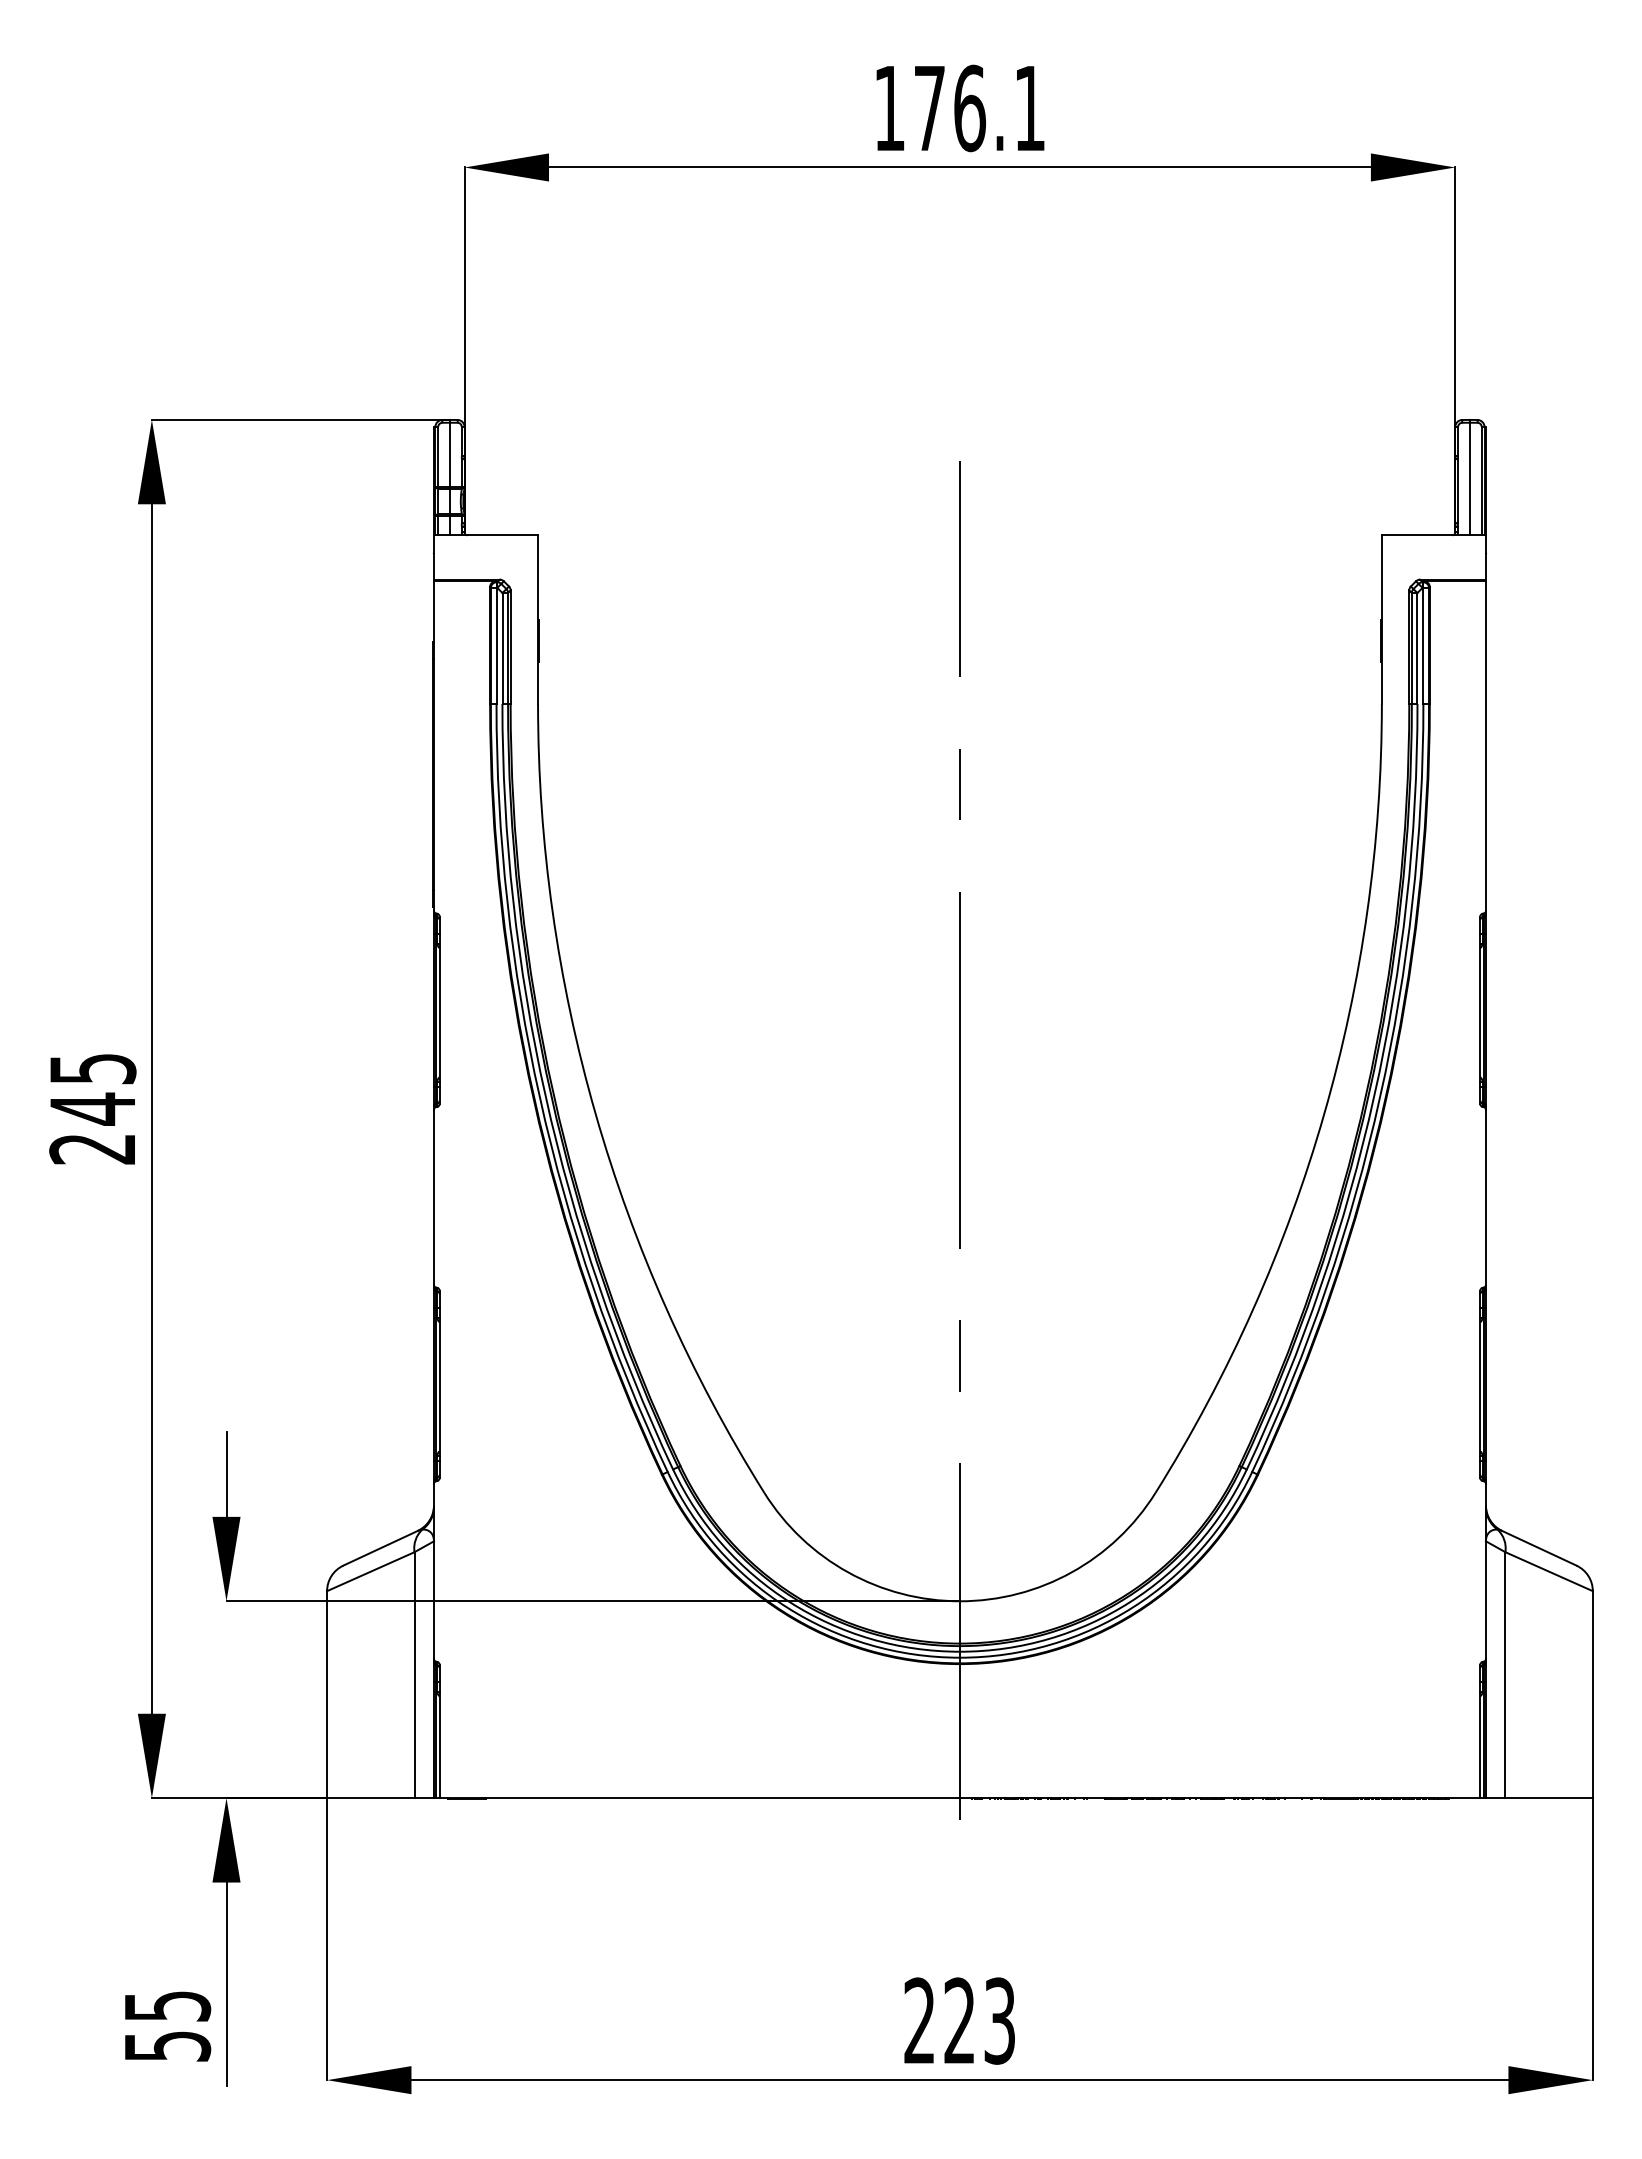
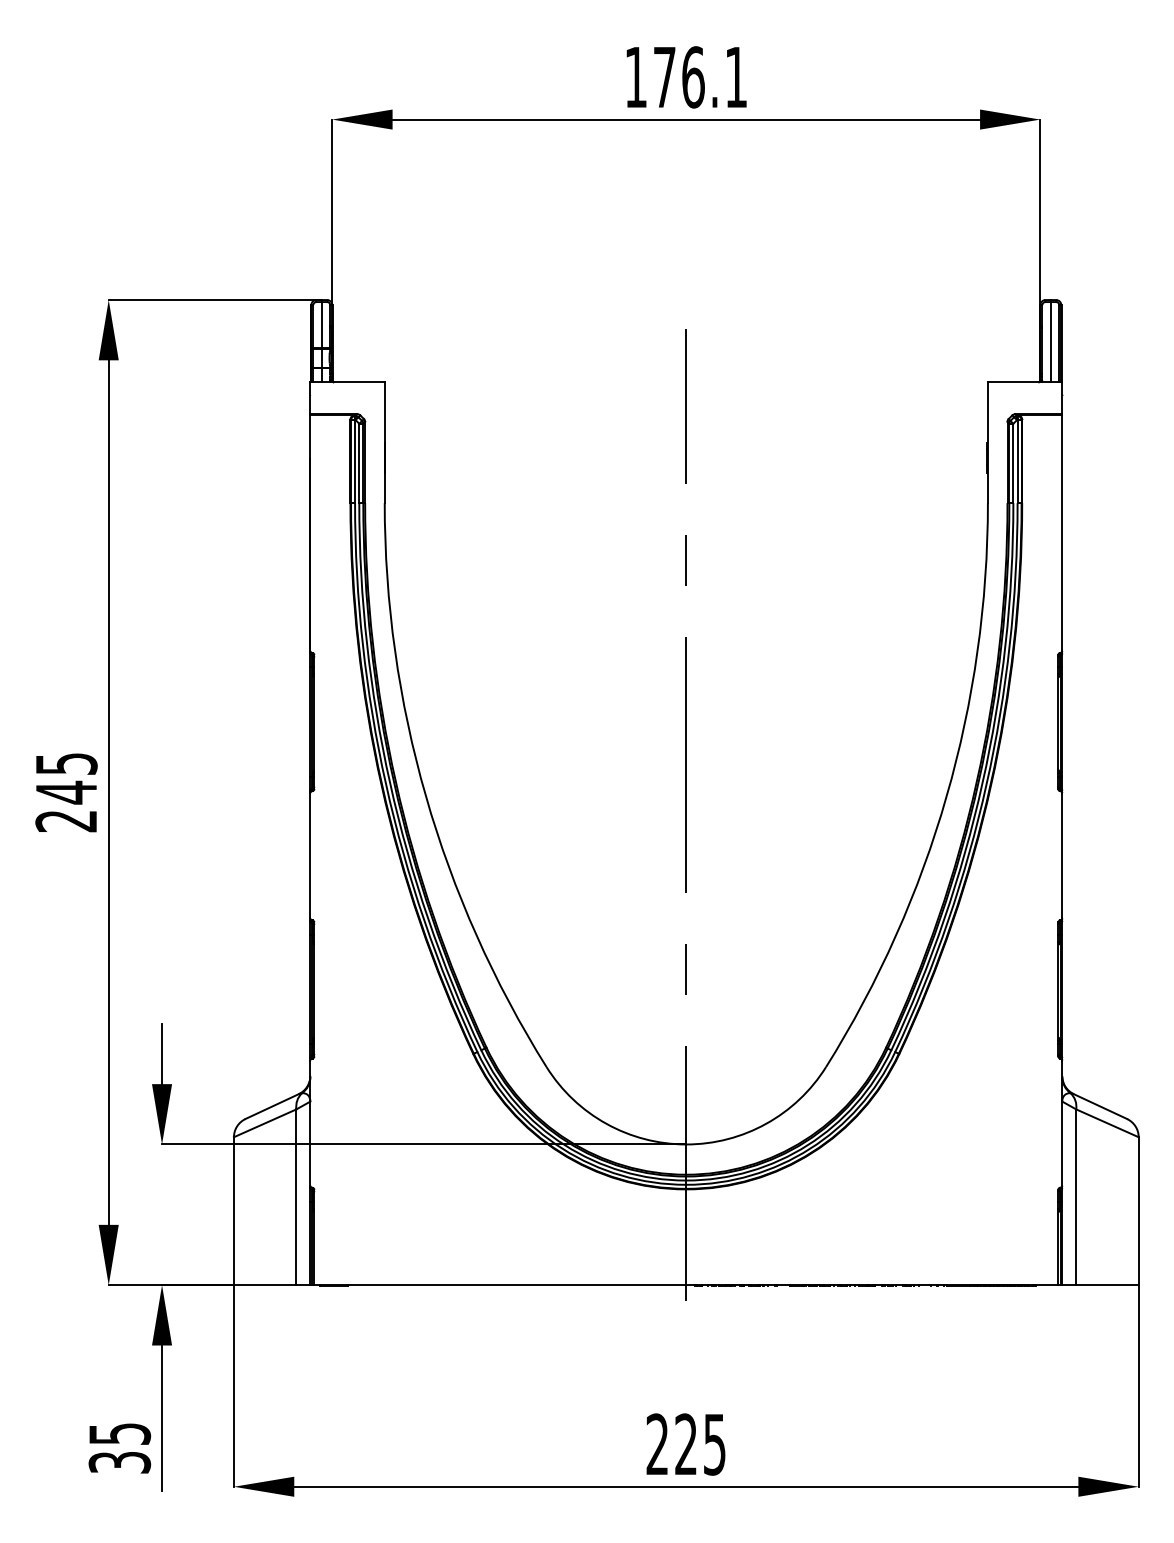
text: (999, 2020) -> (714, 1444), 223 -> 225
text: (166, 2046) -> (119, 1462), 55 -> 35

